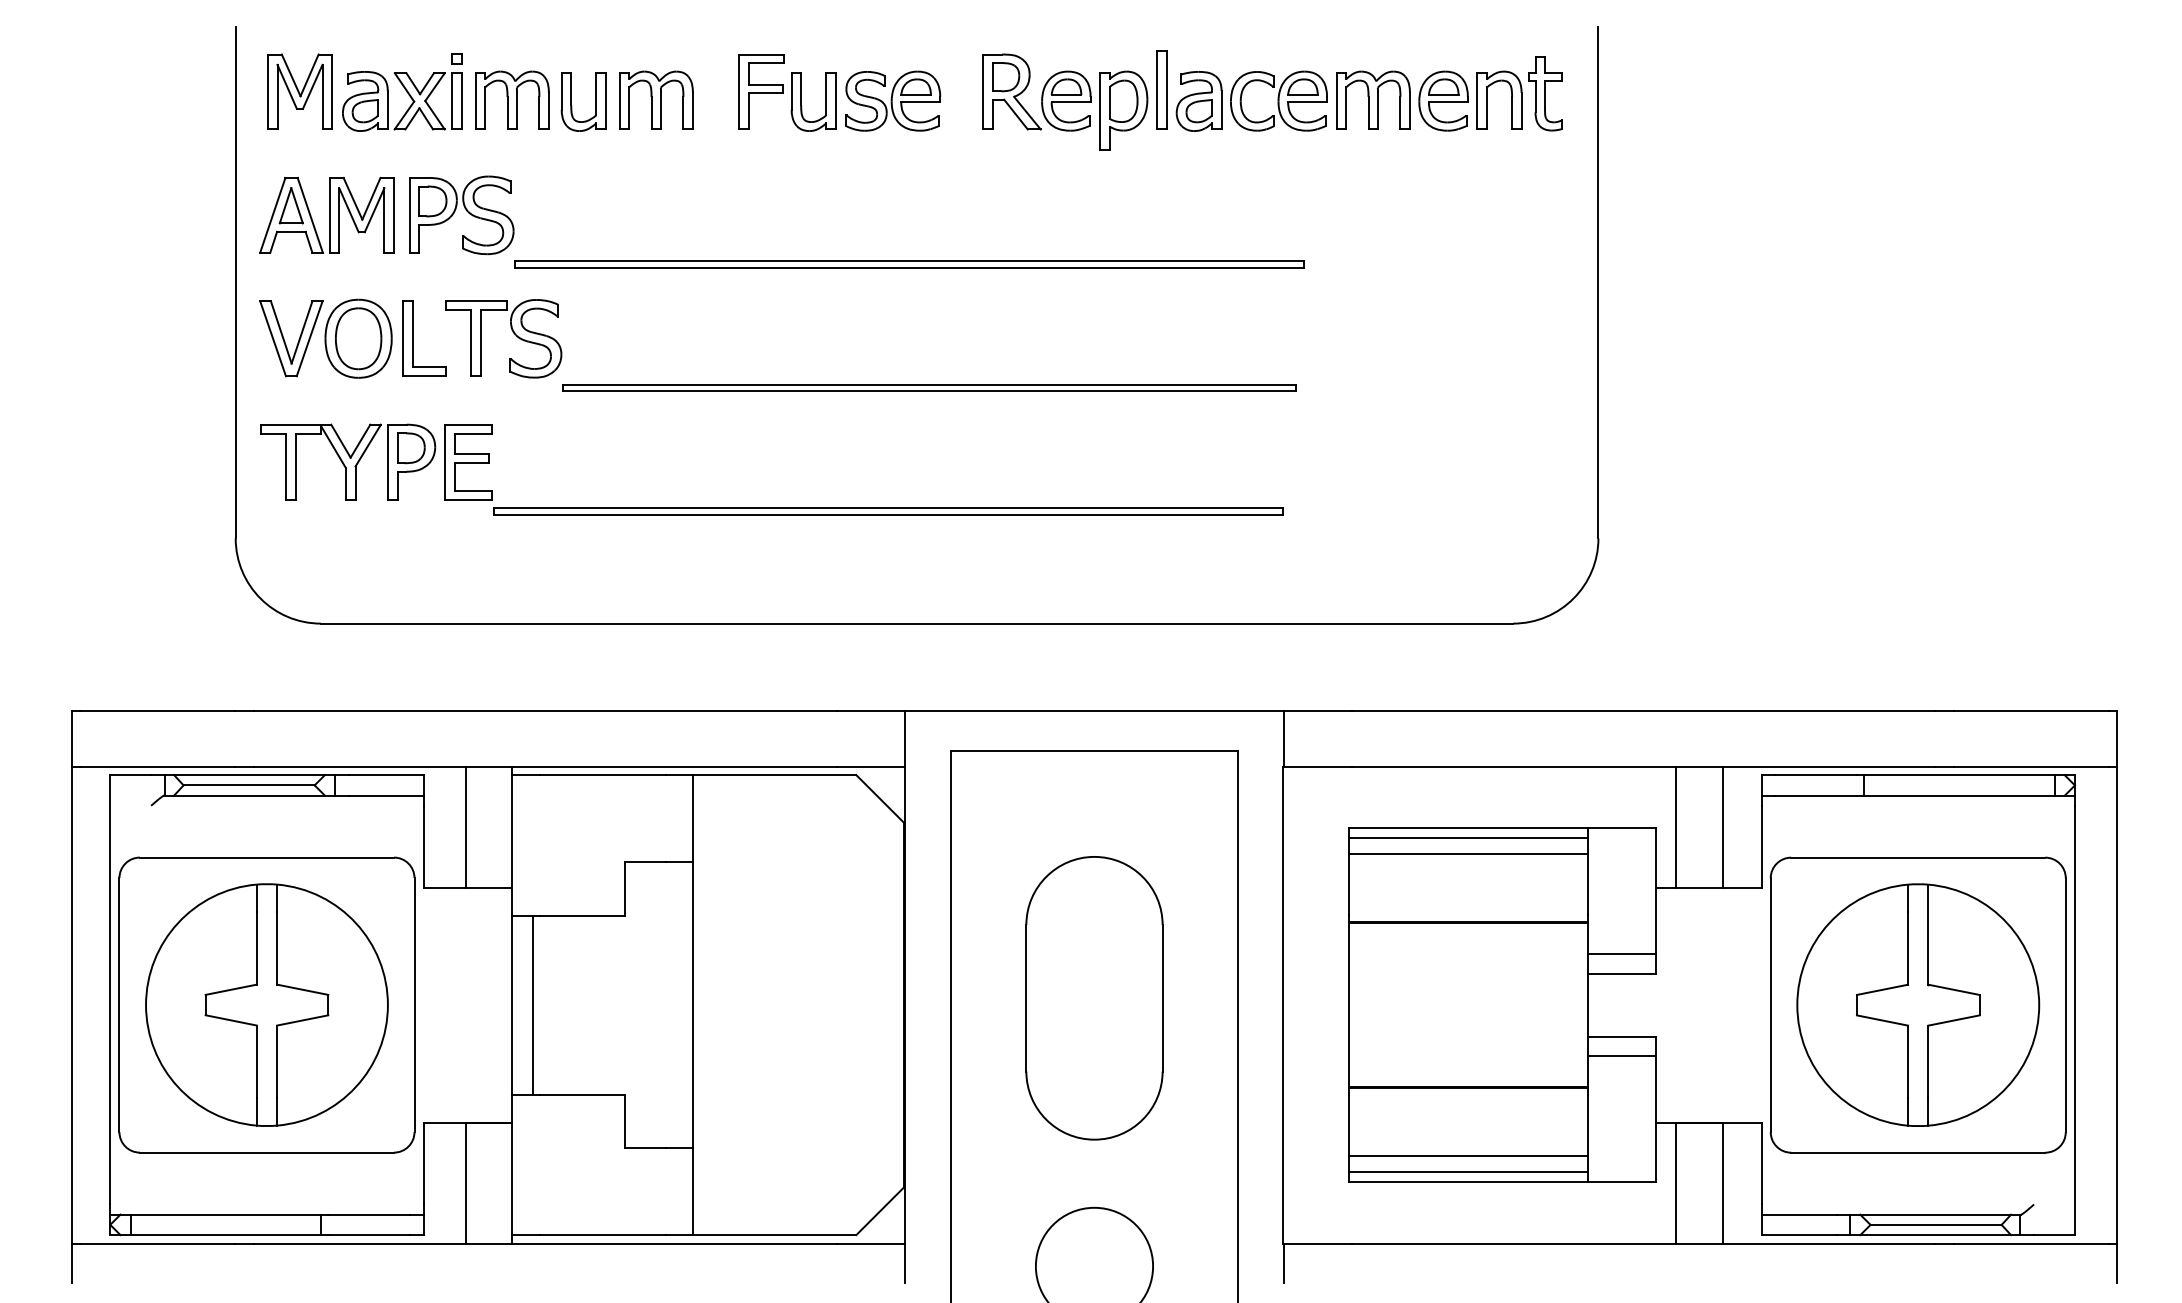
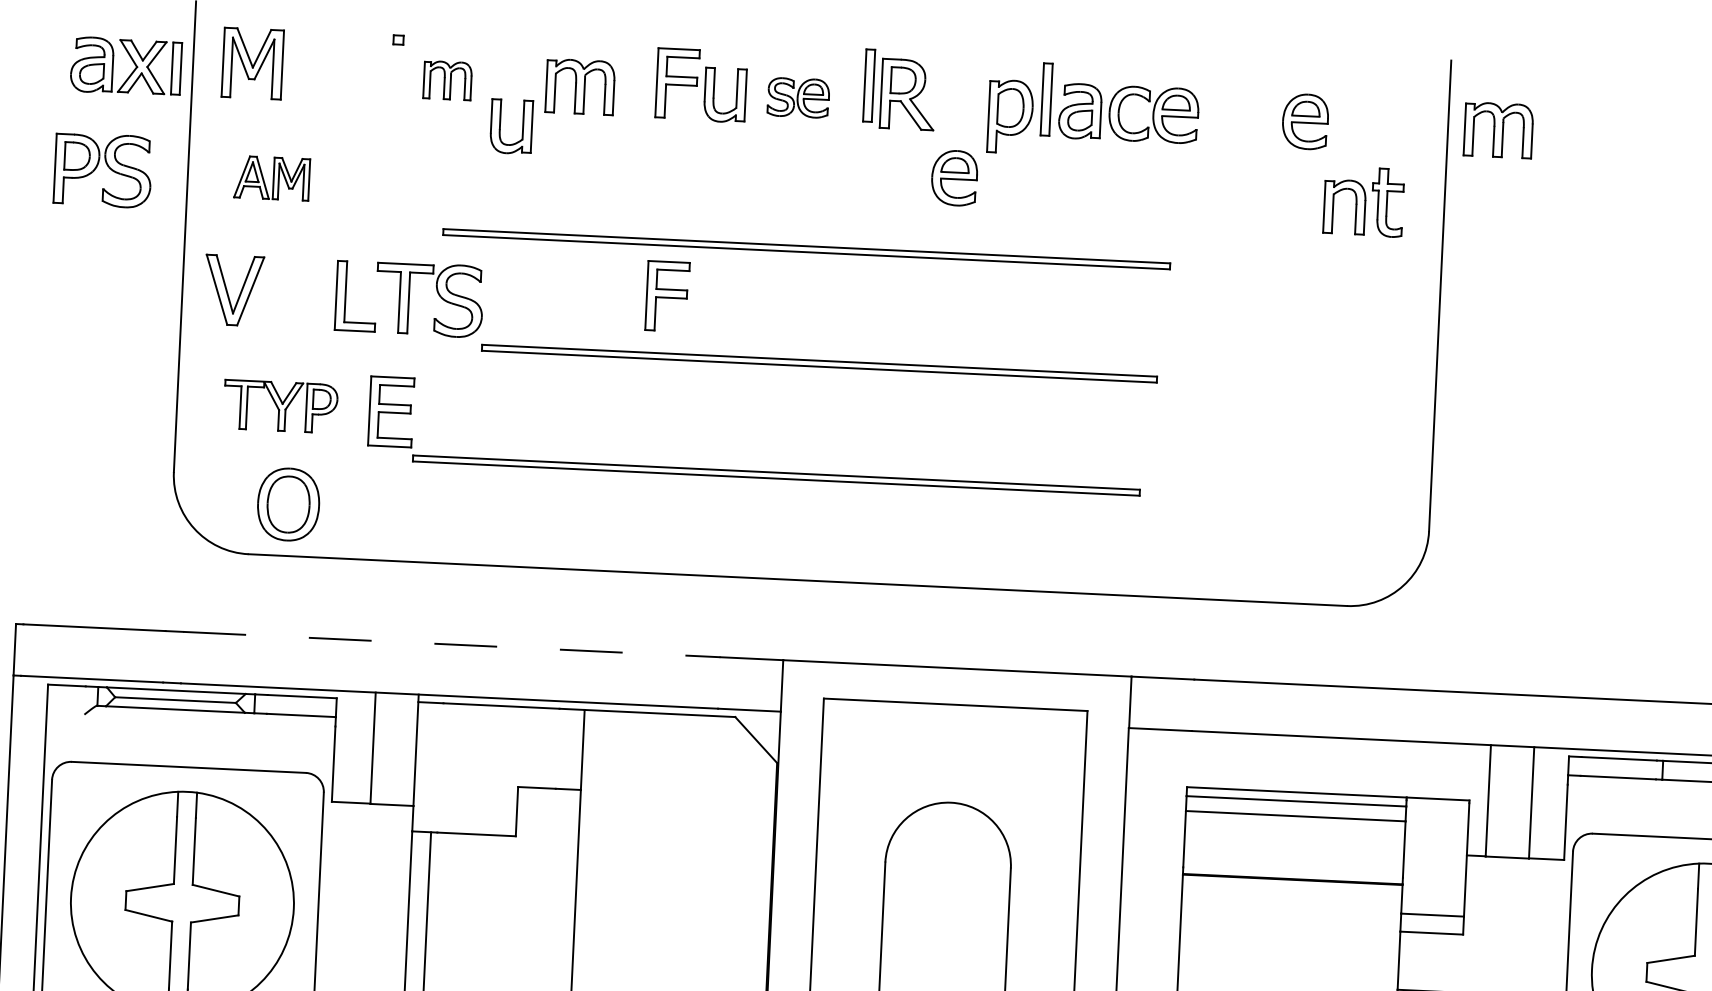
part: (968, 83) -> (868, 84), added
part: (1519, 93) -> (1363, 201), moved
part: (408, 95) -> (132, 61), moved
part: (512, 99) -> (447, 79), size x0.7
part: (1373, 99) -> (1498, 129), moved
part: (893, 100) -> (798, 97), size x0.7
part: (1066, 100) -> (954, 177), moved
part: (572, 105) -> (500, 129), moved
part: (466, 211) -> (107, 167), moved
part: (326, 214) -> (271, 177), size x0.6
part: (761, 322) -> (667, 296), added
part: (358, 338) -> (288, 504), moved
part: (348, 461) -> (281, 406), size x0.7
line: (545, 711) -> (451, 644), solid -> dashed

